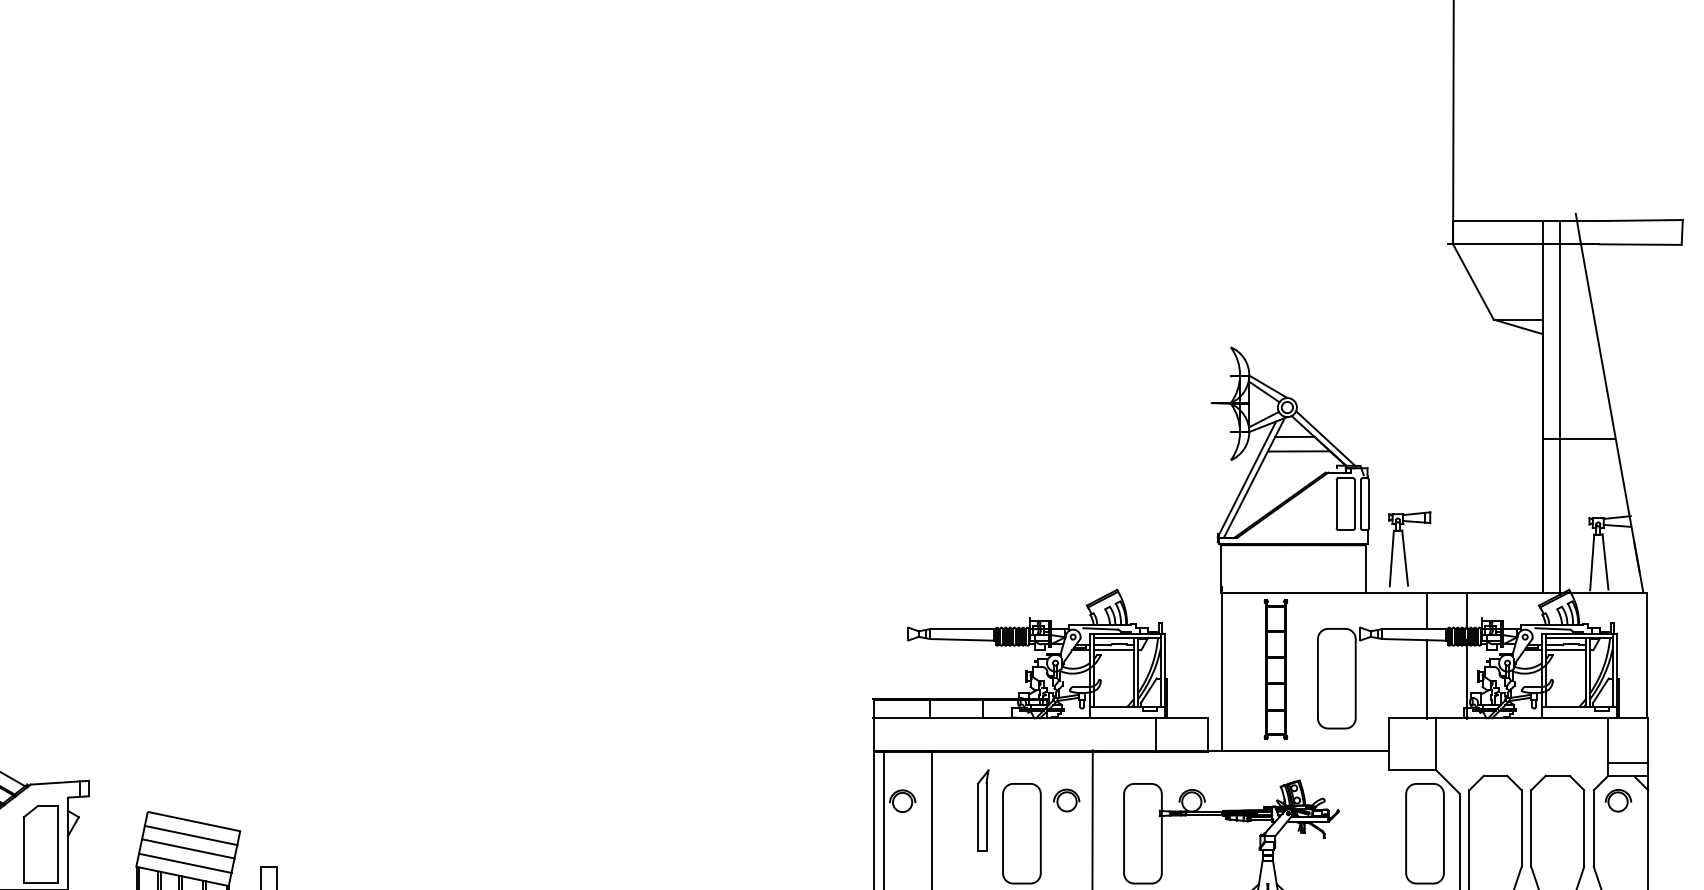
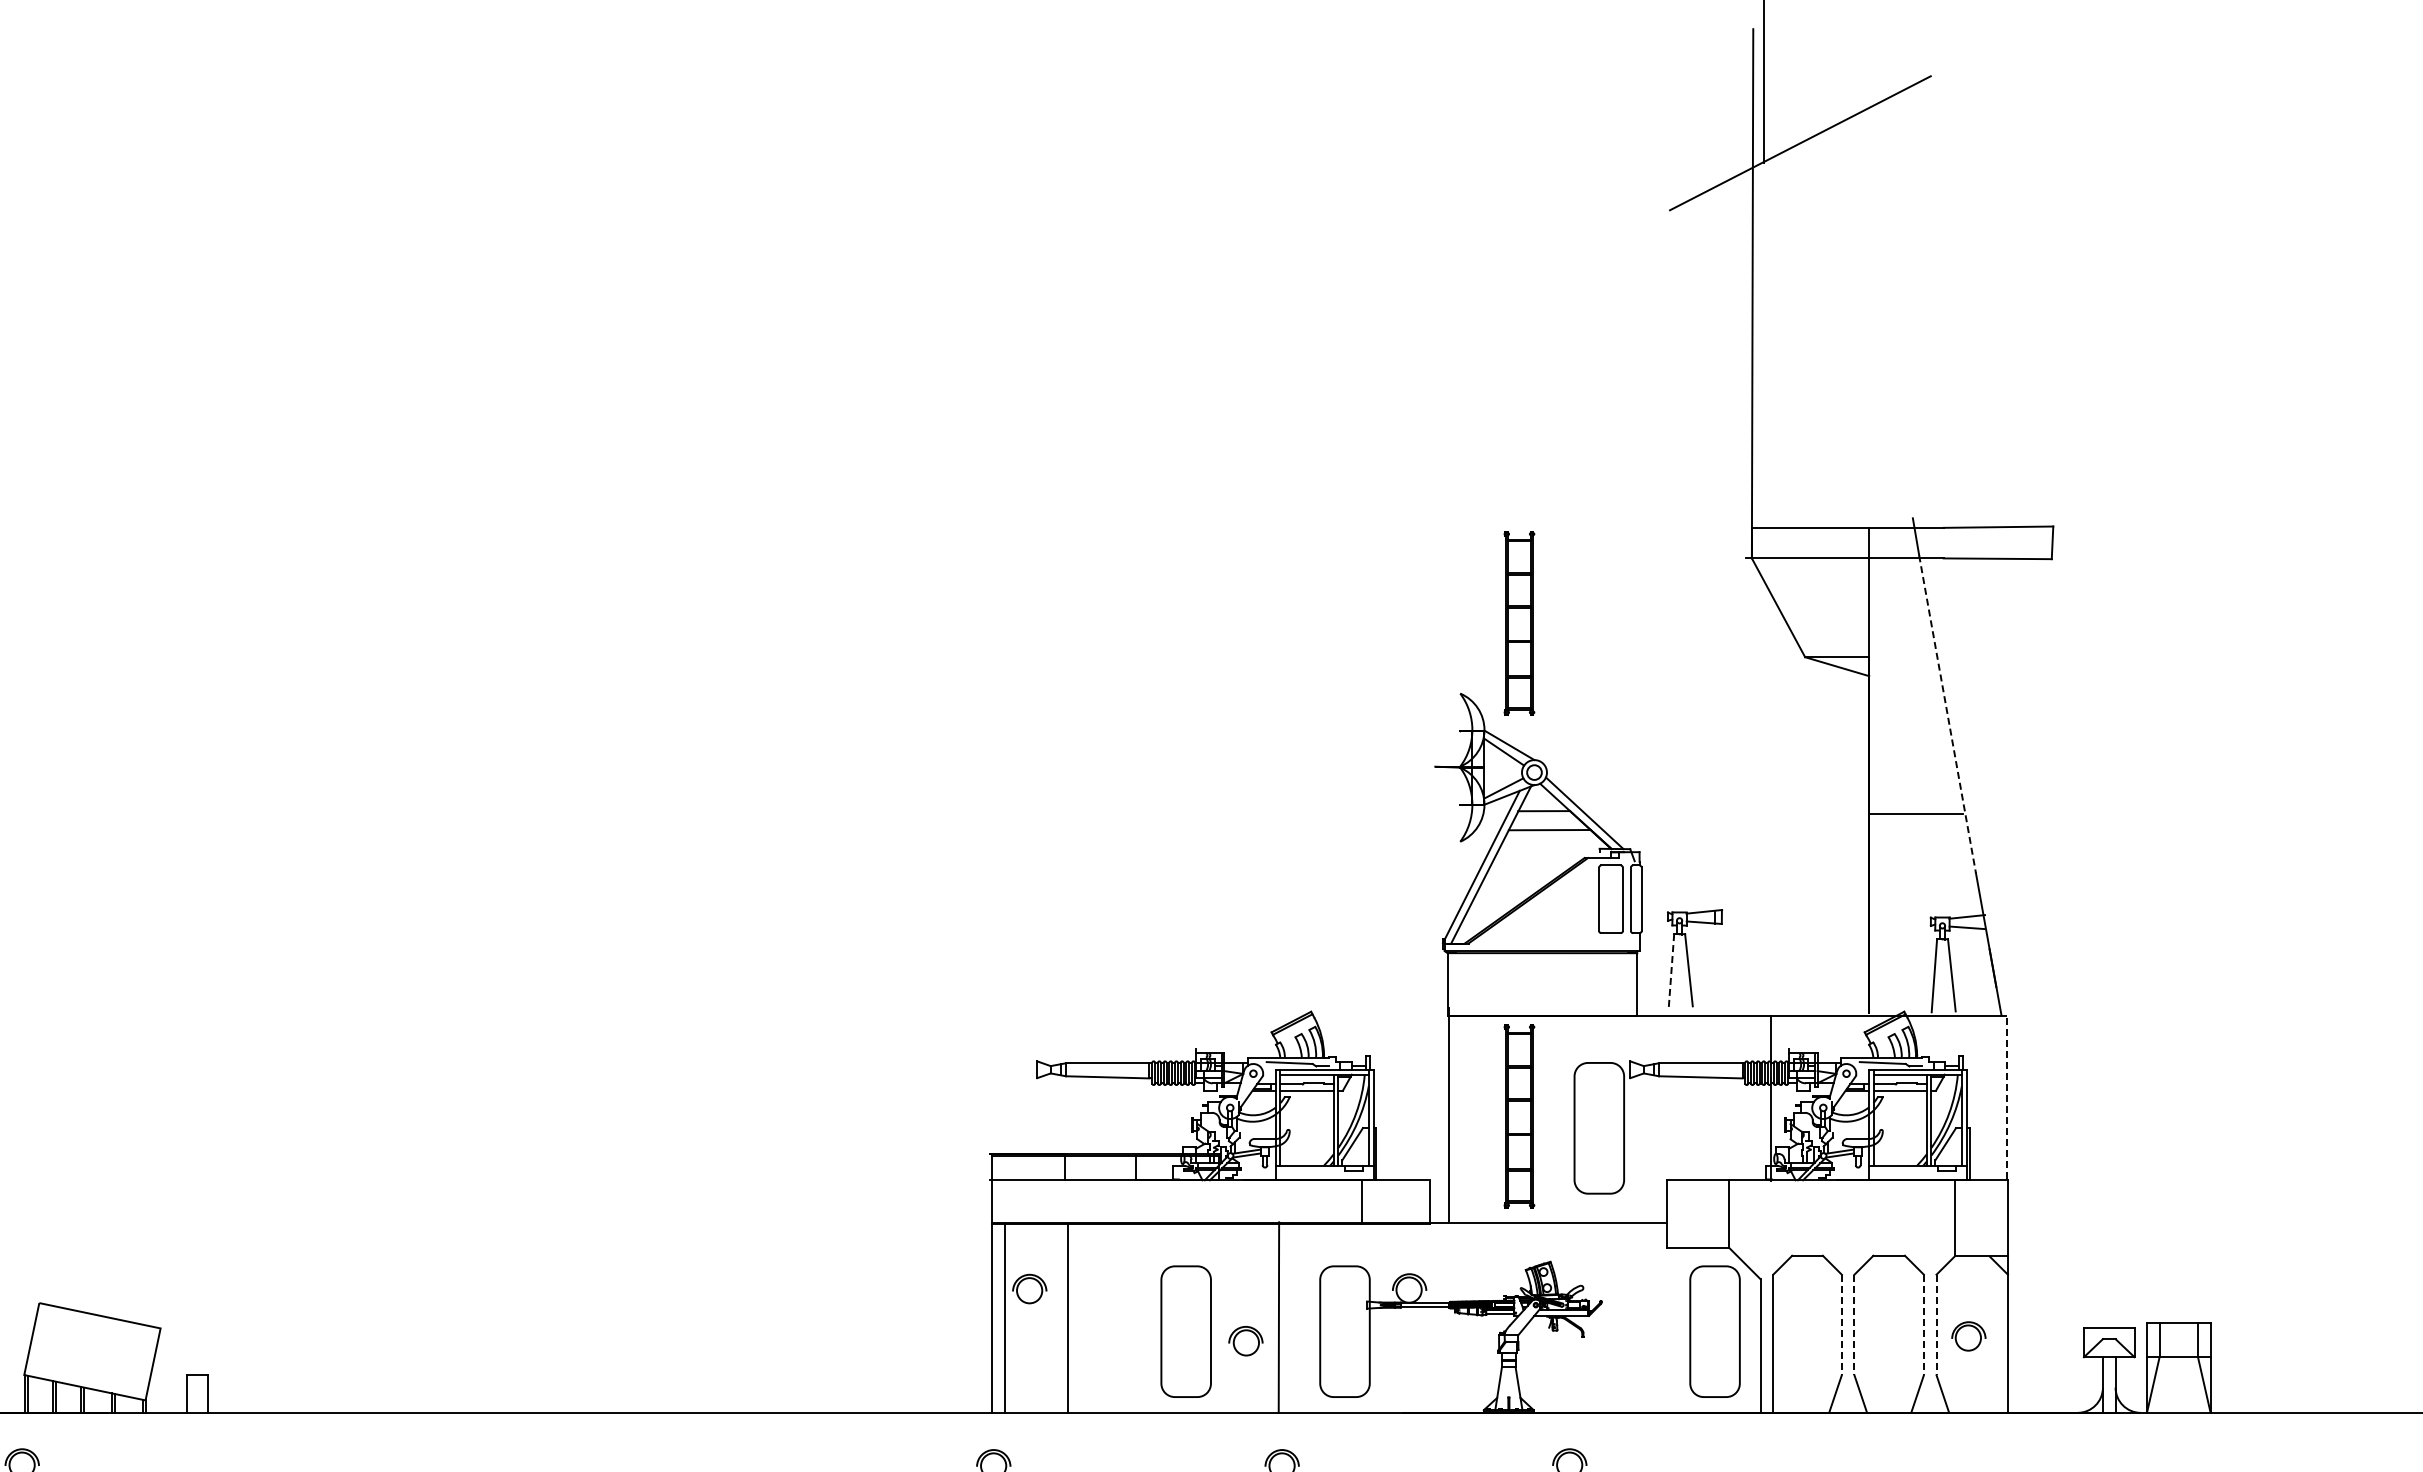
part: (1275, 293) -> (1519, 623), added
line: (1602, 363) -> (1947, 714), solid -> dashed
line: (1559, 408) -> (1891, 773), removed
line: (1391, 558) -> (1671, 970), solid -> dashed
line: (1427, 611) -> (1718, 1040), removed
line: (1647, 655) -> (2006, 1098), solid -> dashed
line: (1427, 678) -> (1718, 1128), removed
line: (1628, 763) -> (1981, 1239), removed
part: (1066, 800) -> (1245, 1341), moved
part: (1618, 800) -> (1968, 1336), moved
part: (983, 809) -> (1135, 1300), removed
line: (1521, 828) -> (1841, 1325), solid -> dashed
line: (1531, 828) -> (1854, 1325), solid -> dashed
line: (1583, 828) -> (1923, 1325), solid -> dashed
line: (1593, 828) -> (1936, 1325), solid -> dashed
line: (191, 835) -> (96, 1333), removed
line: (188, 848) -> (92, 1351), removed
line: (185, 863) -> (88, 1370), removed

